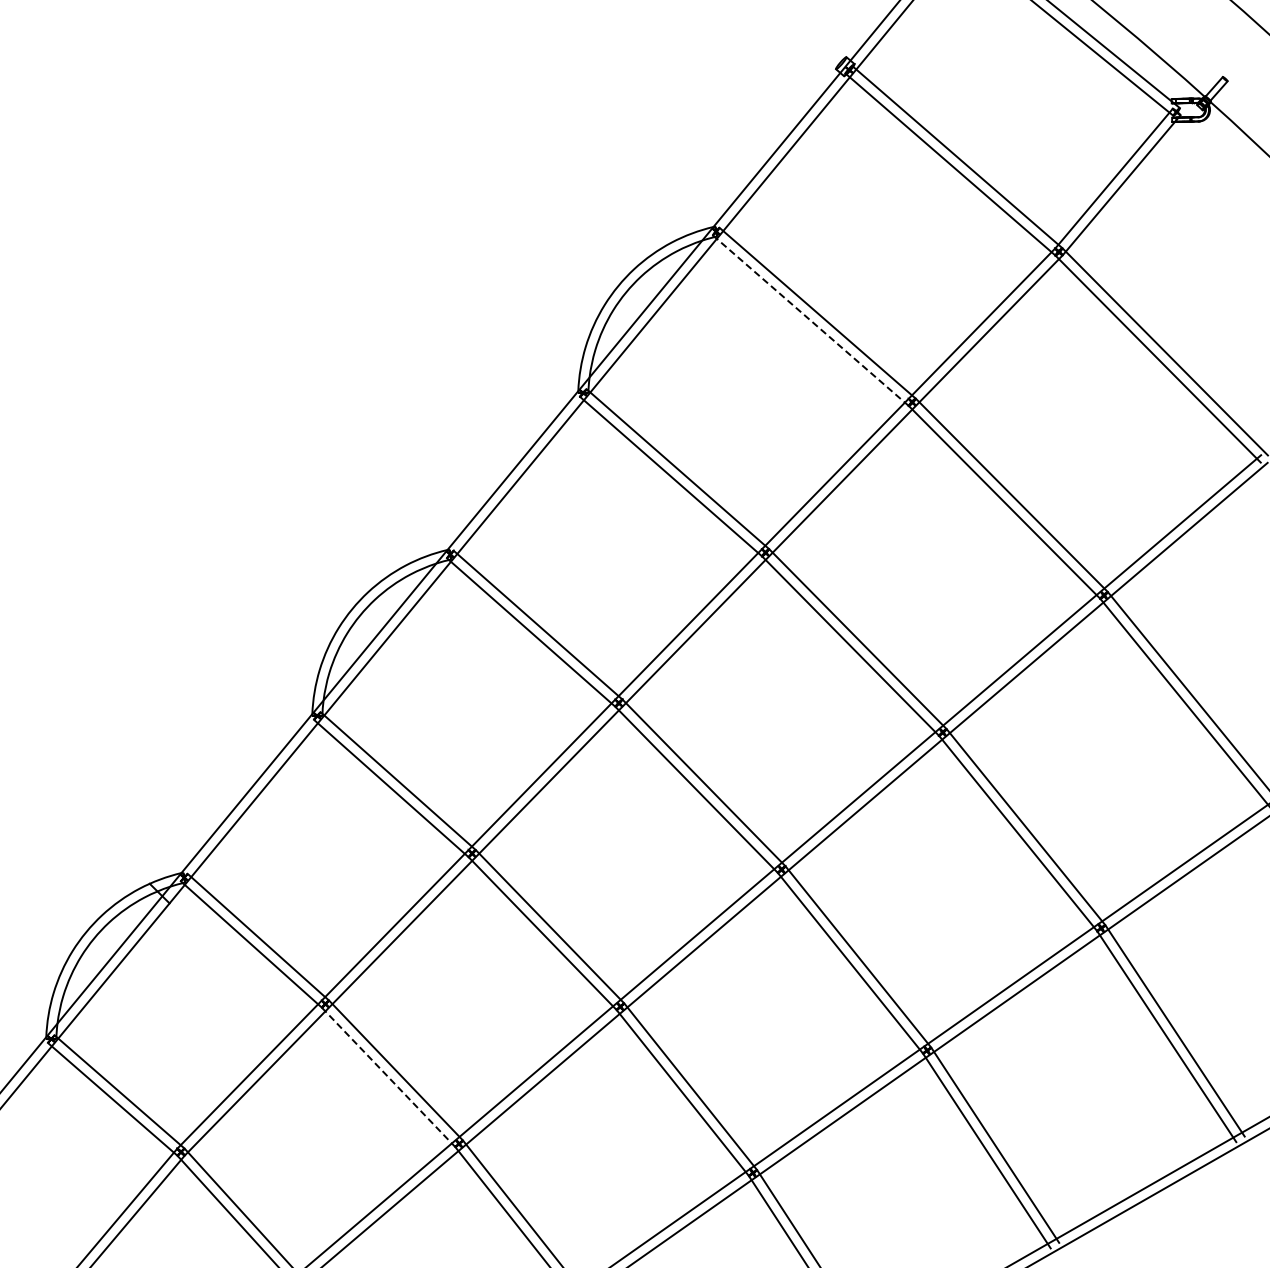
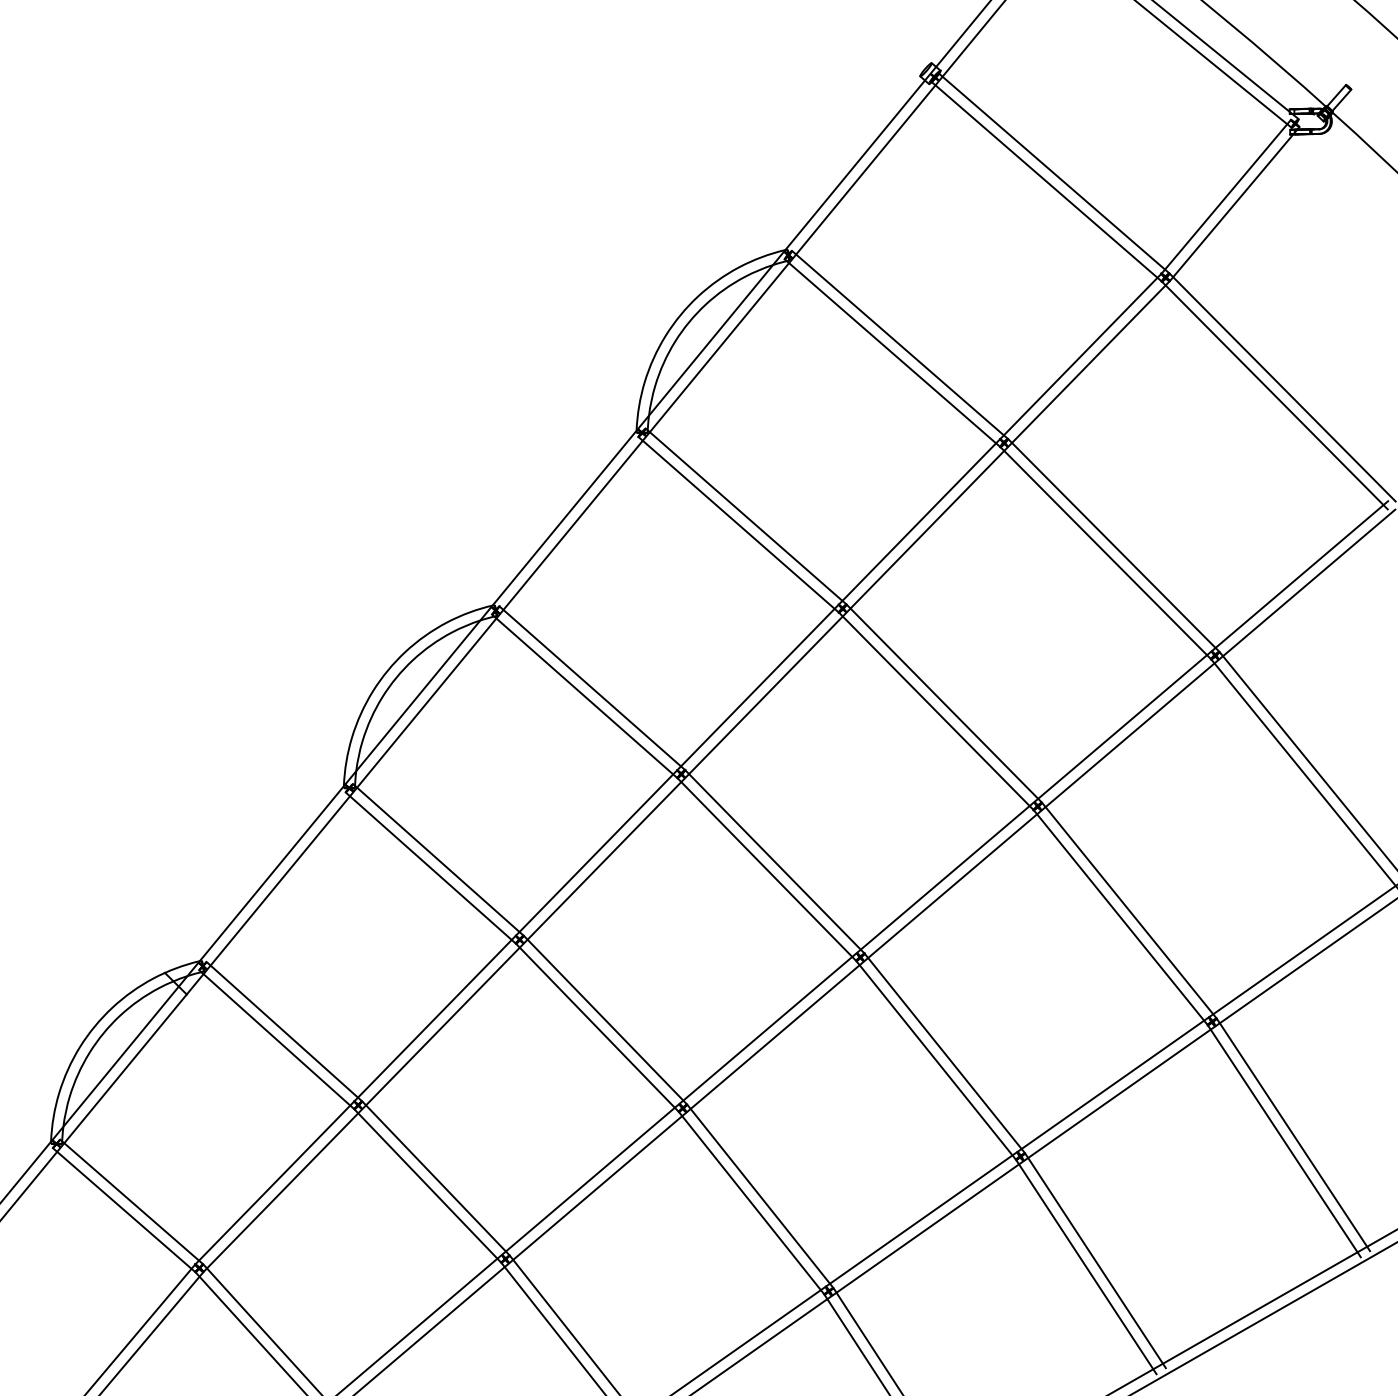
line: (810, 320) -> (892, 352), dashed -> solid
line: (388, 1077) -> (427, 1186), dashed -> solid

